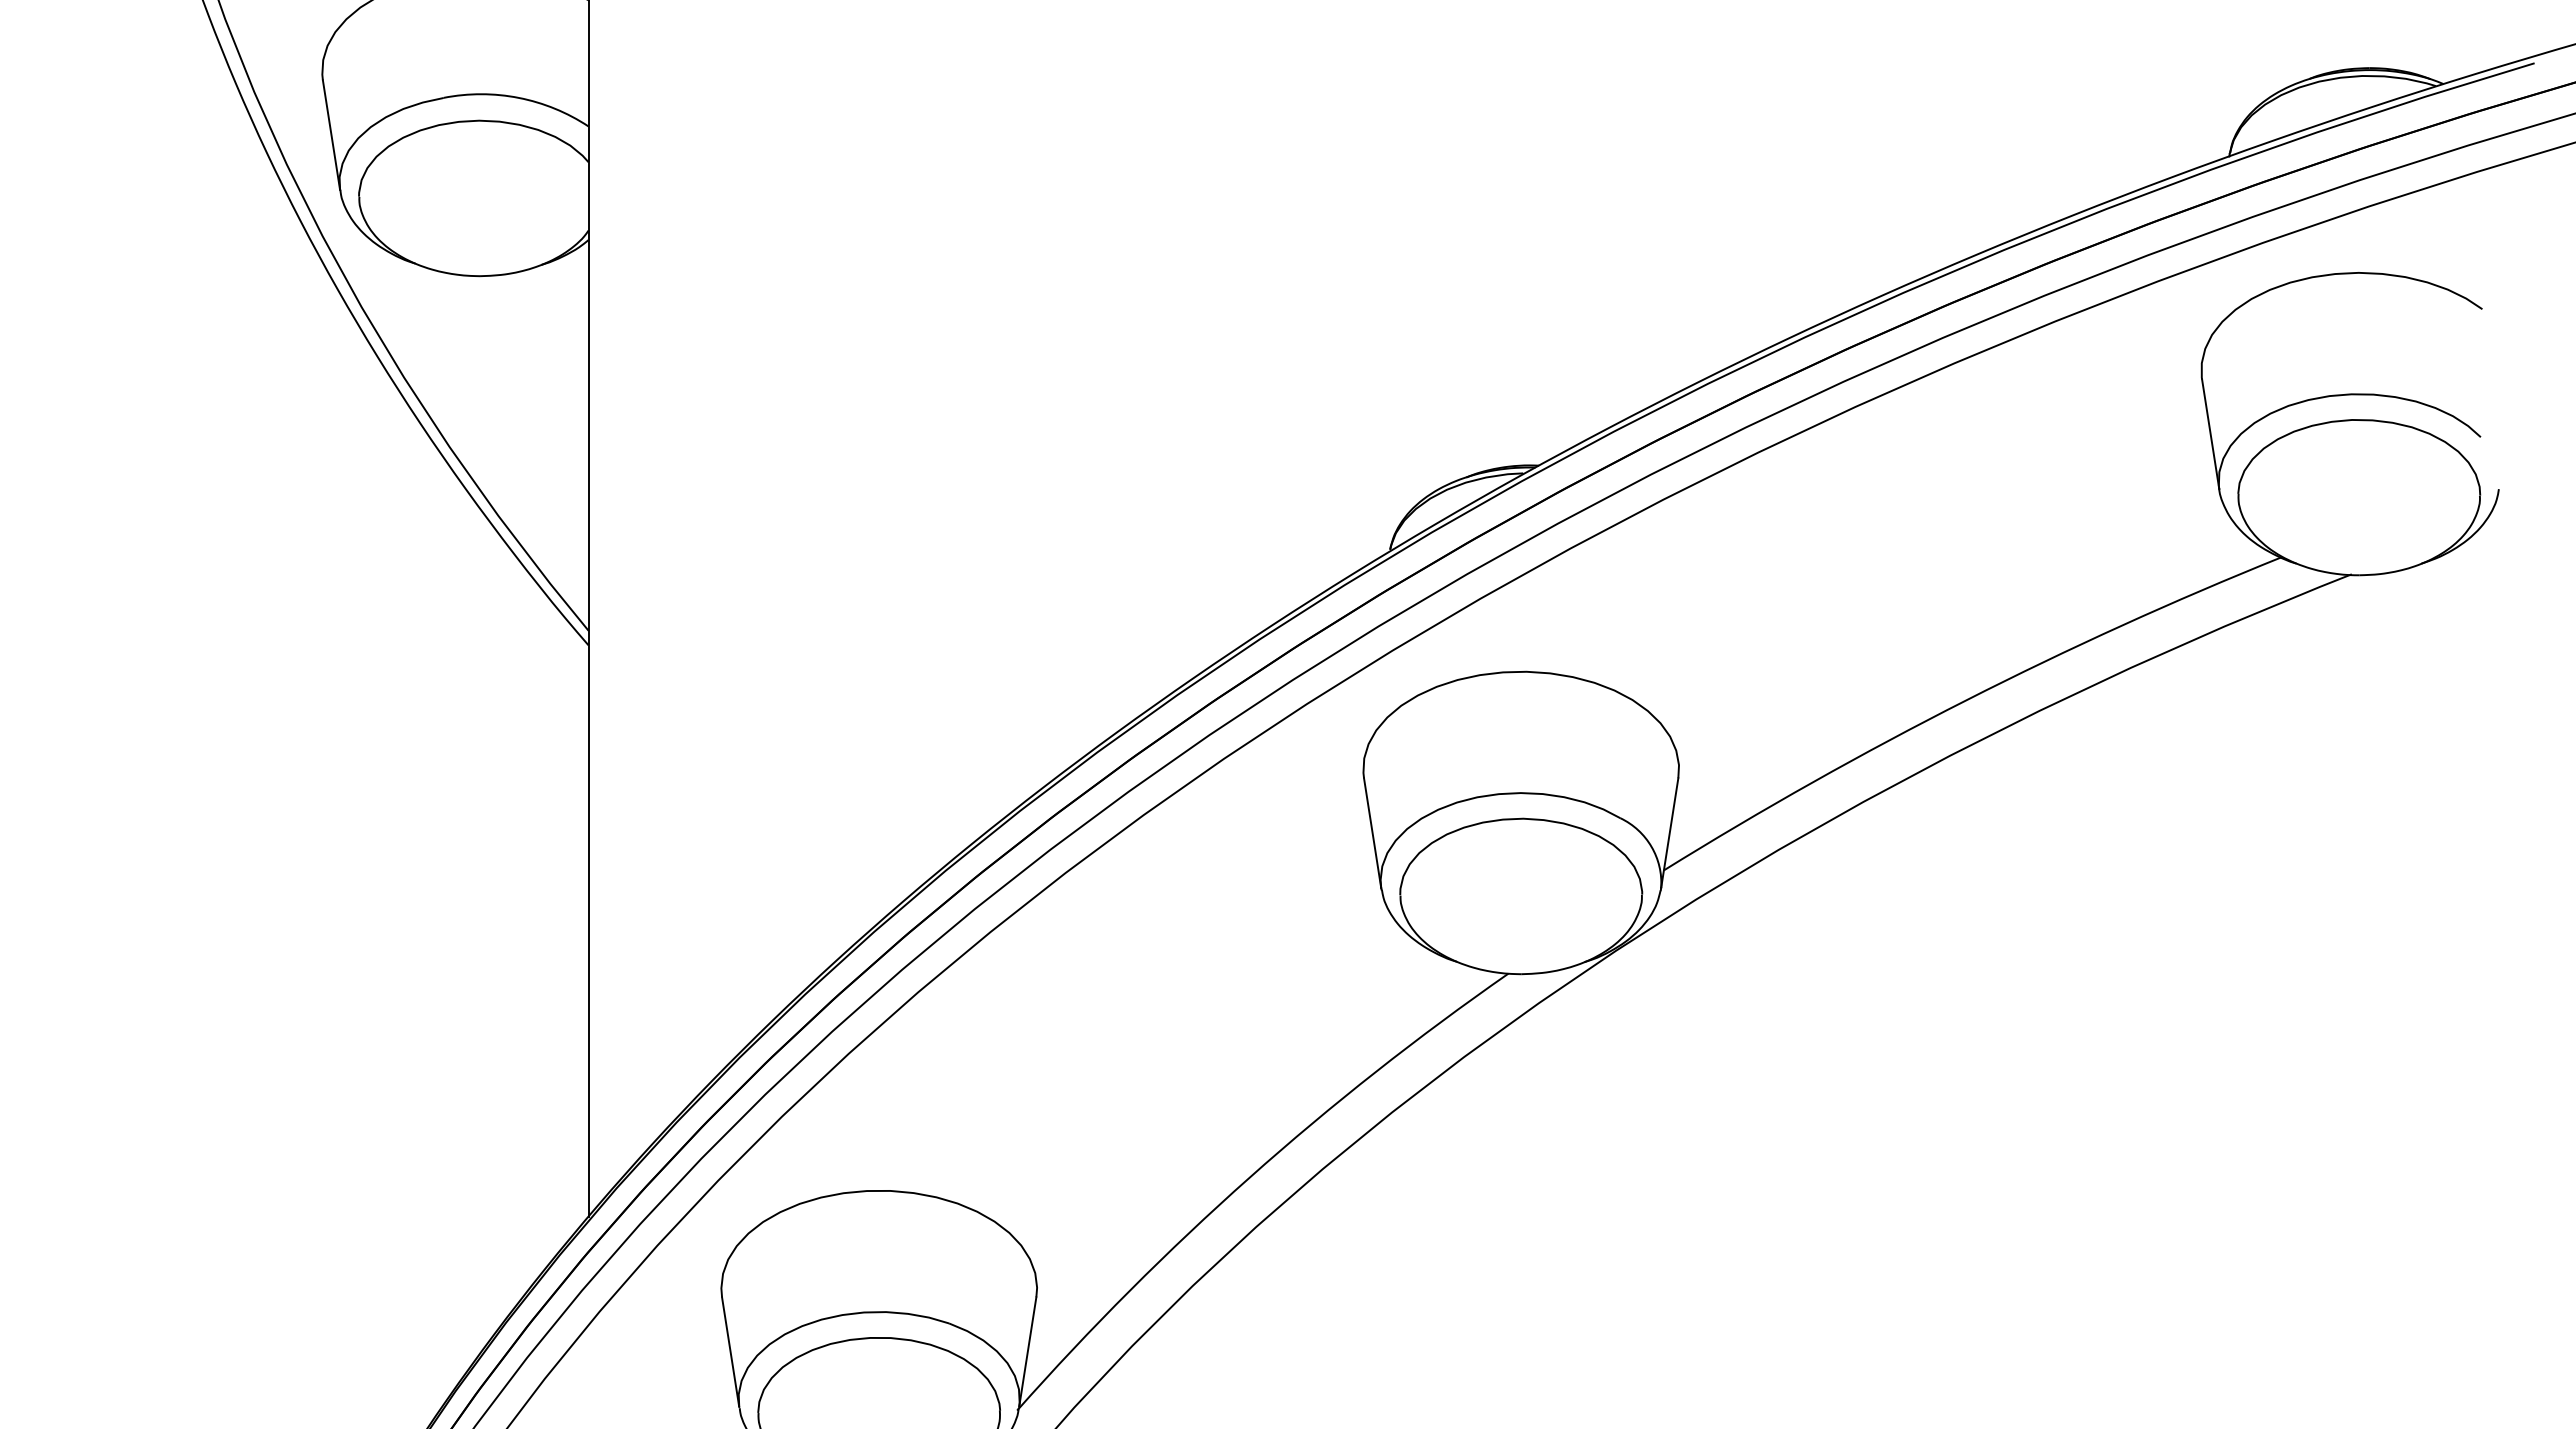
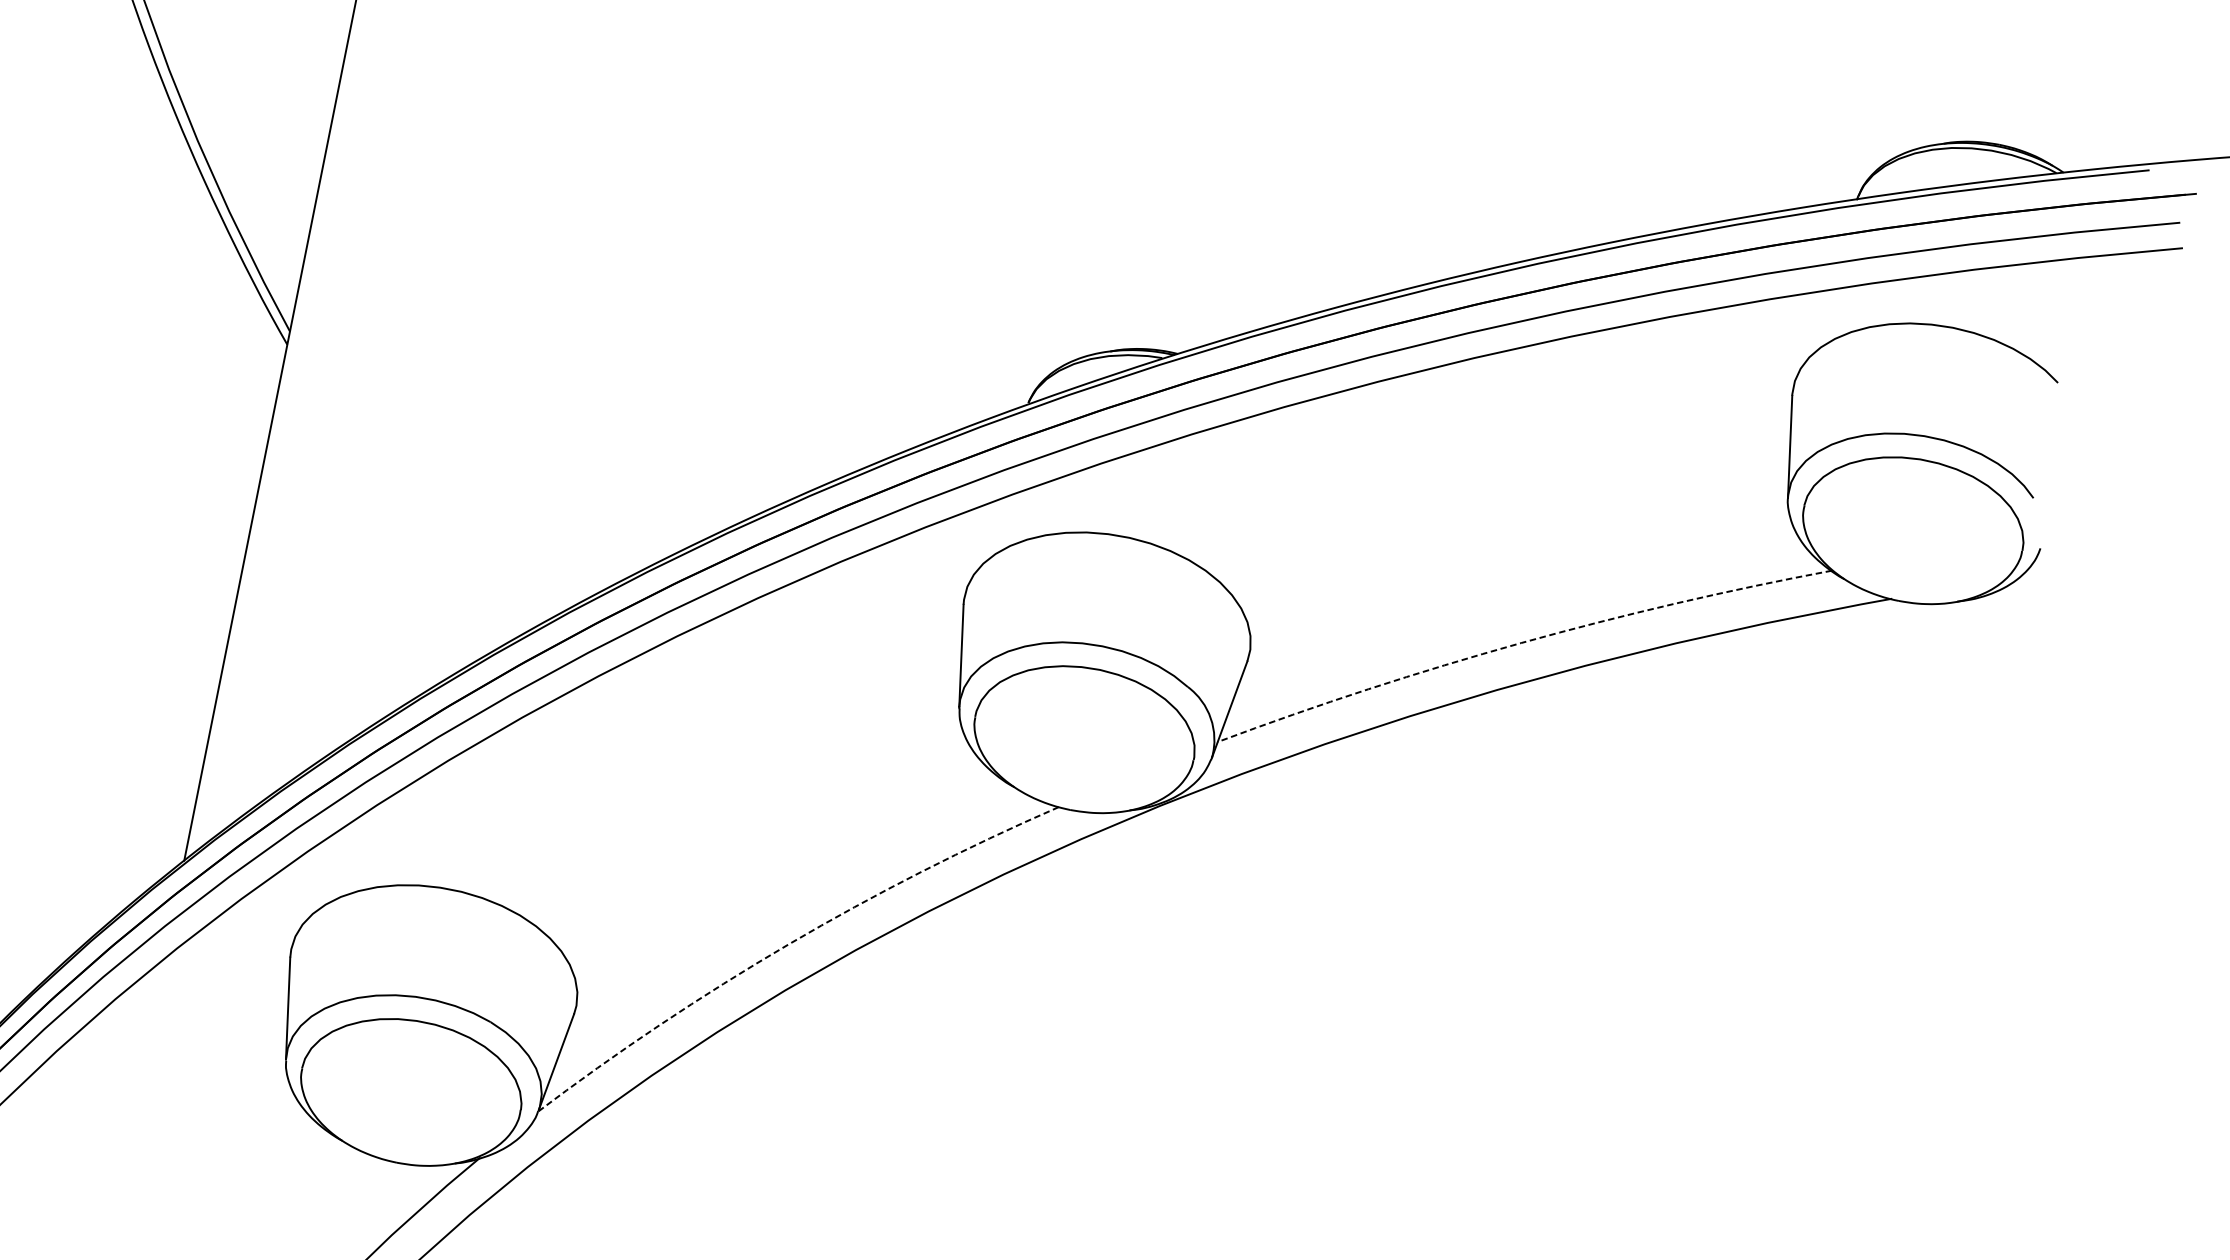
arc: (1966, 700) -> (1521, 643), solid -> dashed
arc: (1249, 1177) -> (788, 944), solid -> dashed

